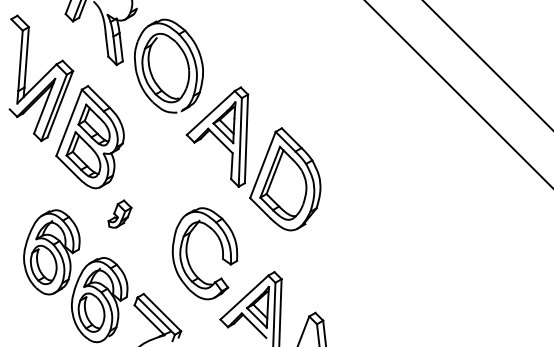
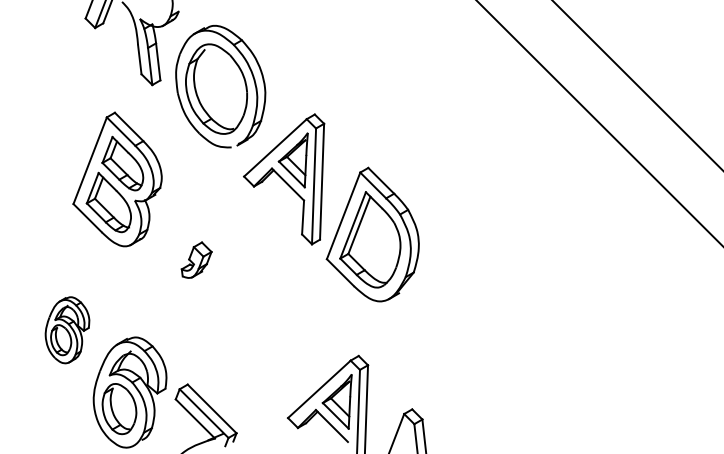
part: (41, 78) -> (53, 102), removed
part: (119, 213) -> (196, 259), moved
part: (51, 252) -> (67, 330), size x0.6
part: (187, 256) -> (245, 335), removed

